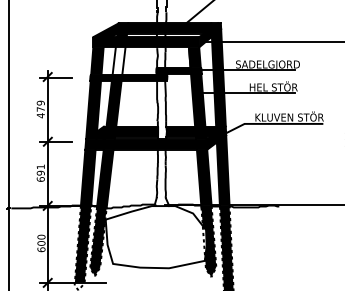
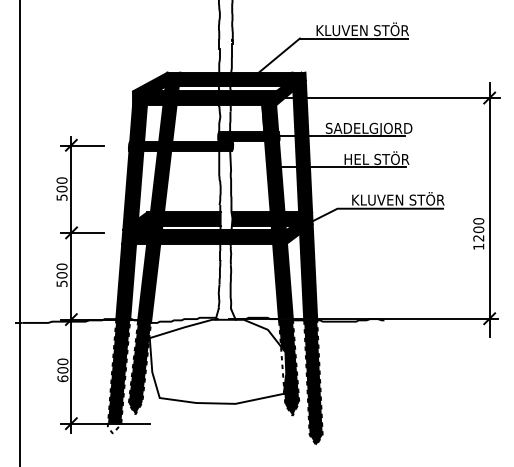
fill: (118, 60) -> (167, 123), added
text: (40, 109) -> (61, 189), 479 -> 500
text: (40, 173) -> (61, 275), 691 -> 500

